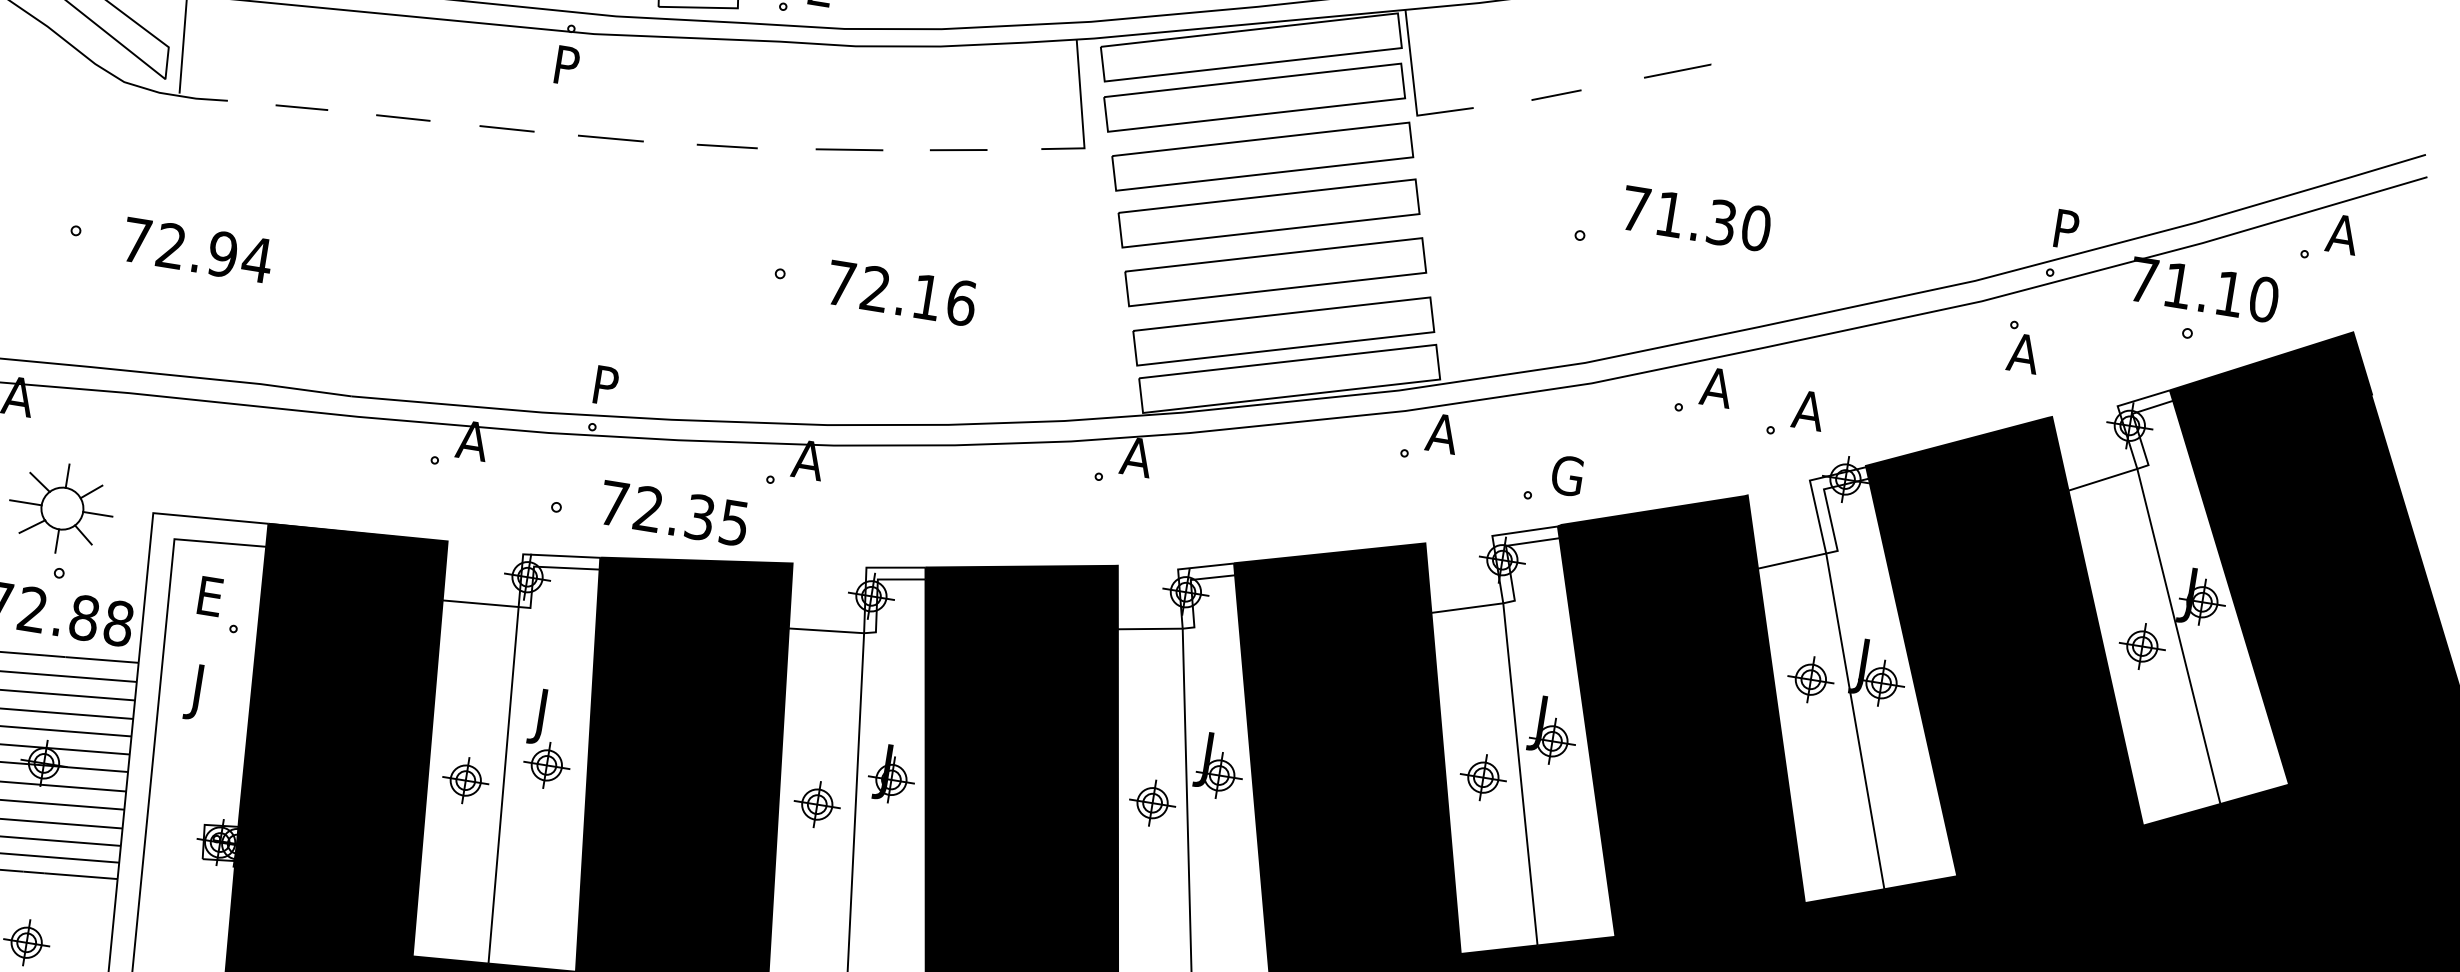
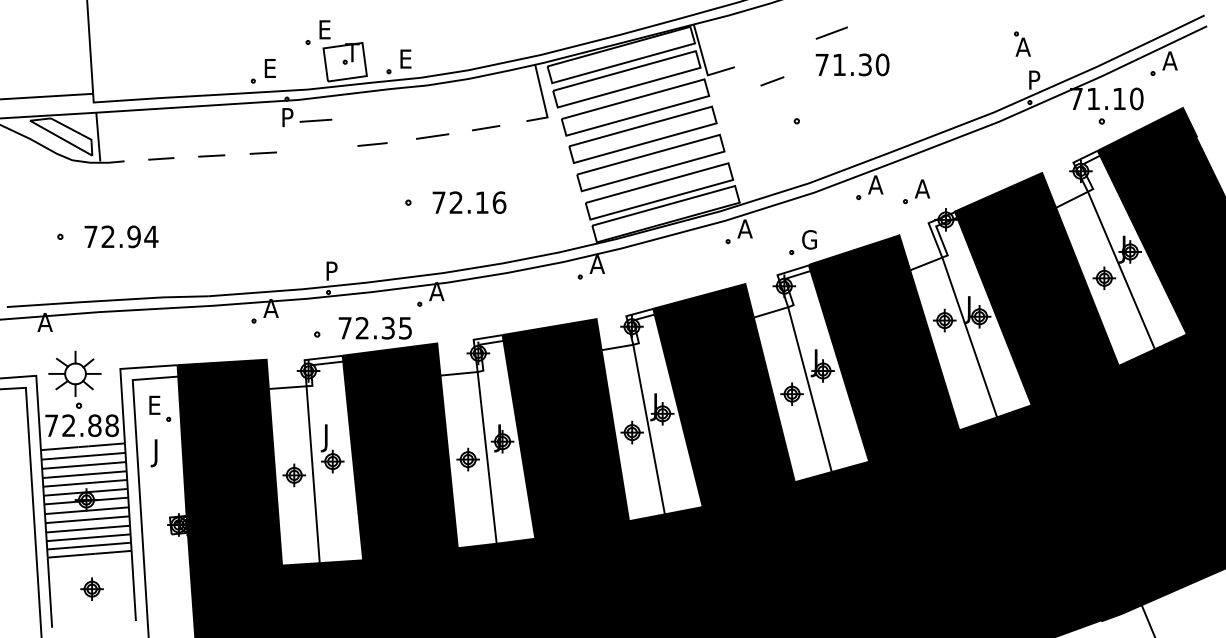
line: (1556, 95) -> (772, 81), moved
line: (610, 137) -> (315, 120), moved
text: (1696, 217) -> (852, 64), moved
part: (2023, 345) -> (1022, 43), moved

